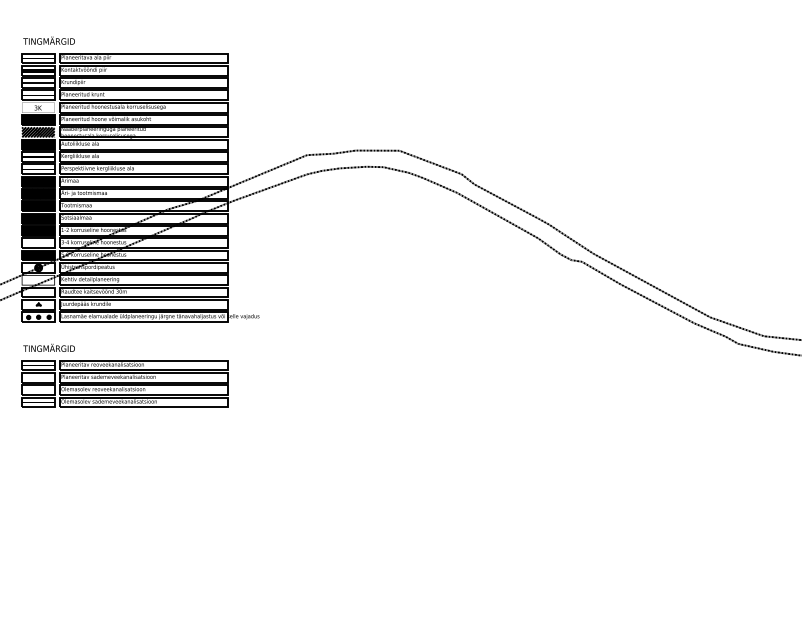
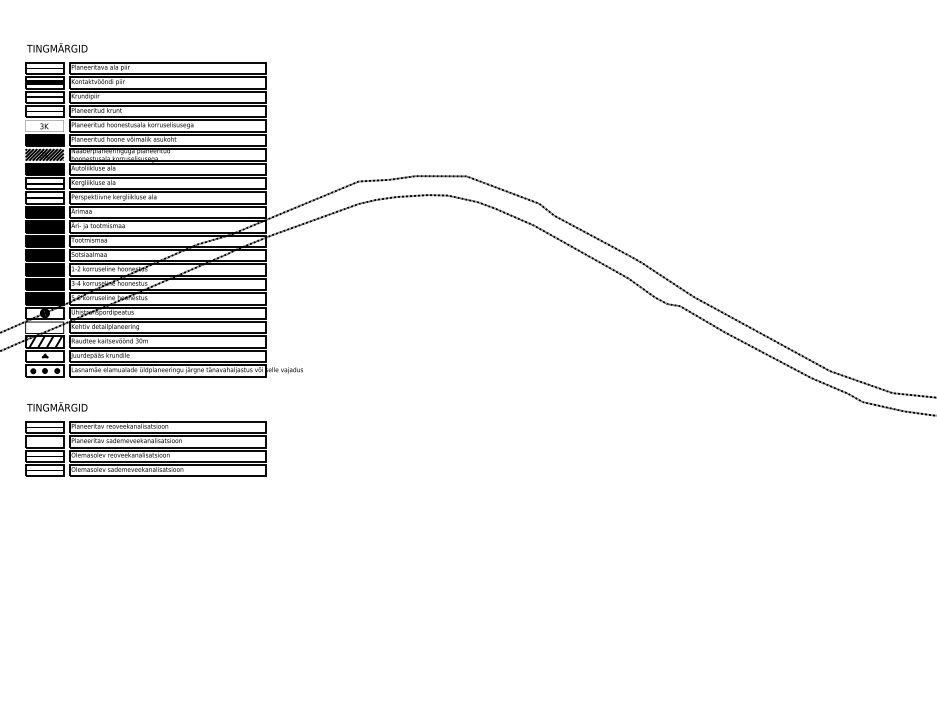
fill: (38, 243) -> (44, 284), added
hatch: (37, 292) -> (43, 342), added

